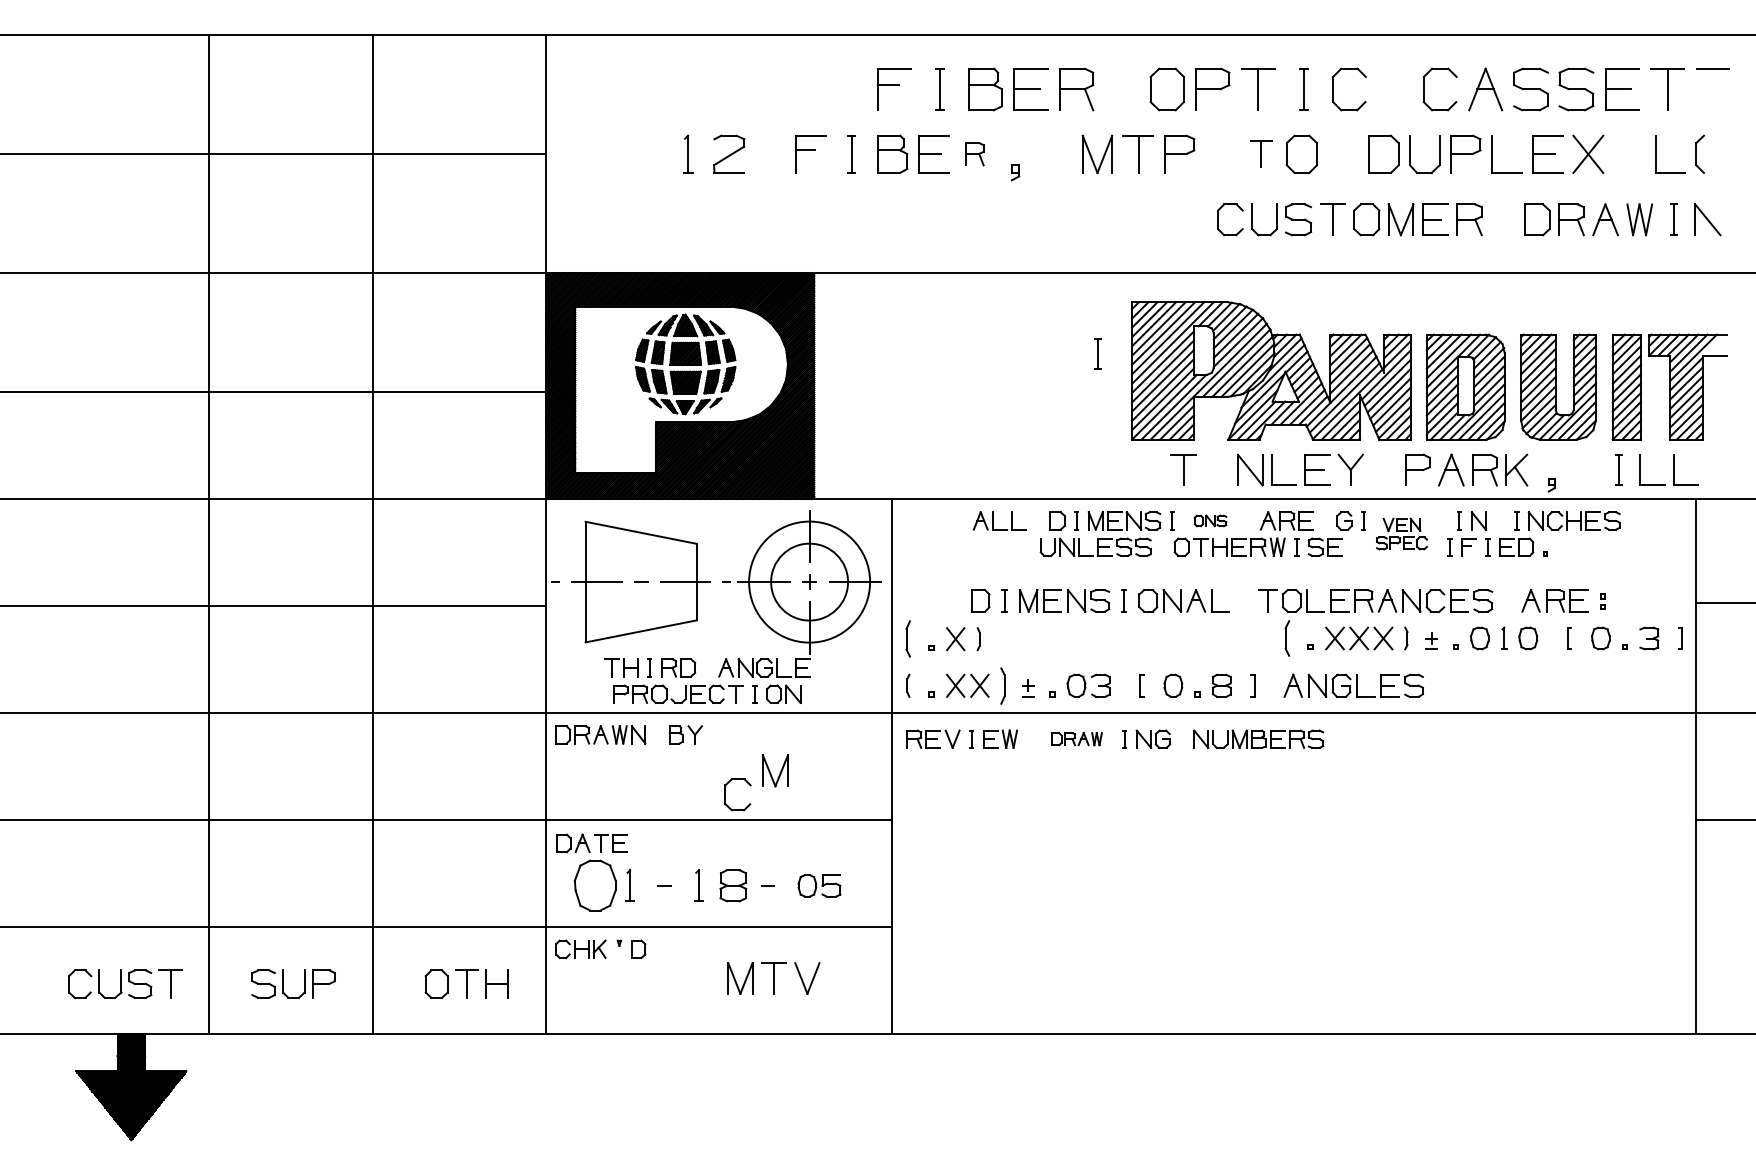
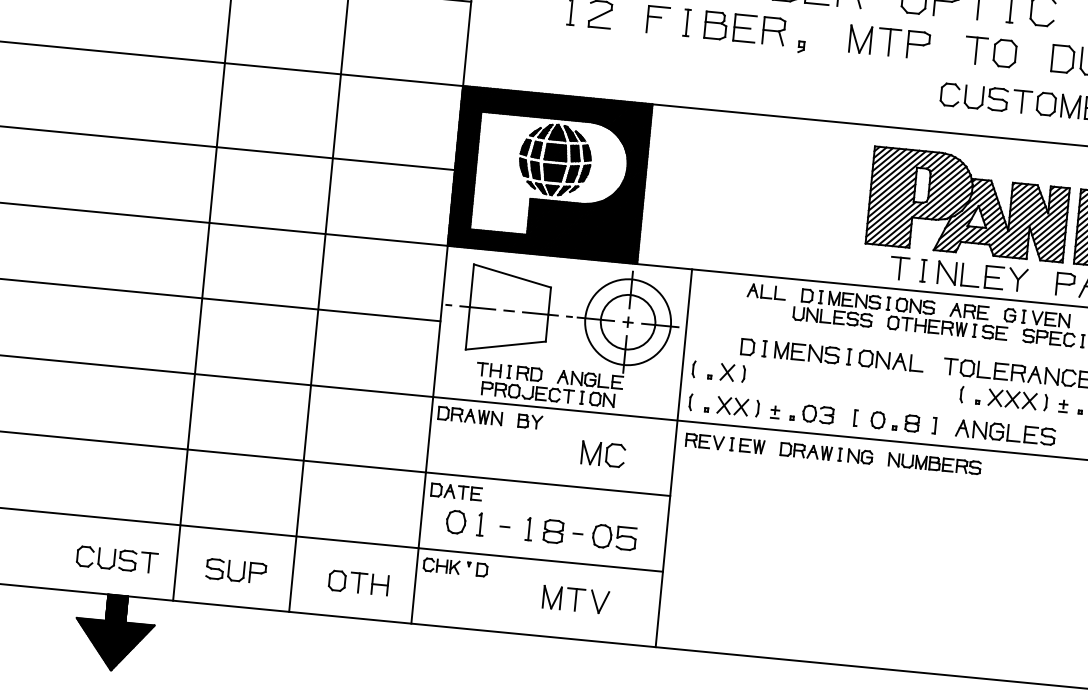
part: (974, 153) -> (773, 30), size x1.67
part: (1260, 154) -> (975, 50), size x1.43
part: (1097, 353) -> (923, 270), moved
part: (1210, 520) -> (915, 305), size x1.67
part: (1401, 533) -> (1049, 328), size x1.43
part: (1287, 638) -> (961, 394), size x0.62
part: (908, 639) -> (694, 369), size x0.62
part: (1002, 685) -> (757, 408), size x0.62
part: (1076, 738) -> (806, 450), size x1.43
part: (725, 794) -> (606, 454), moved
part: (595, 885) -> (456, 522), size x0.62
part: (819, 885) -> (614, 537), size x1.43

